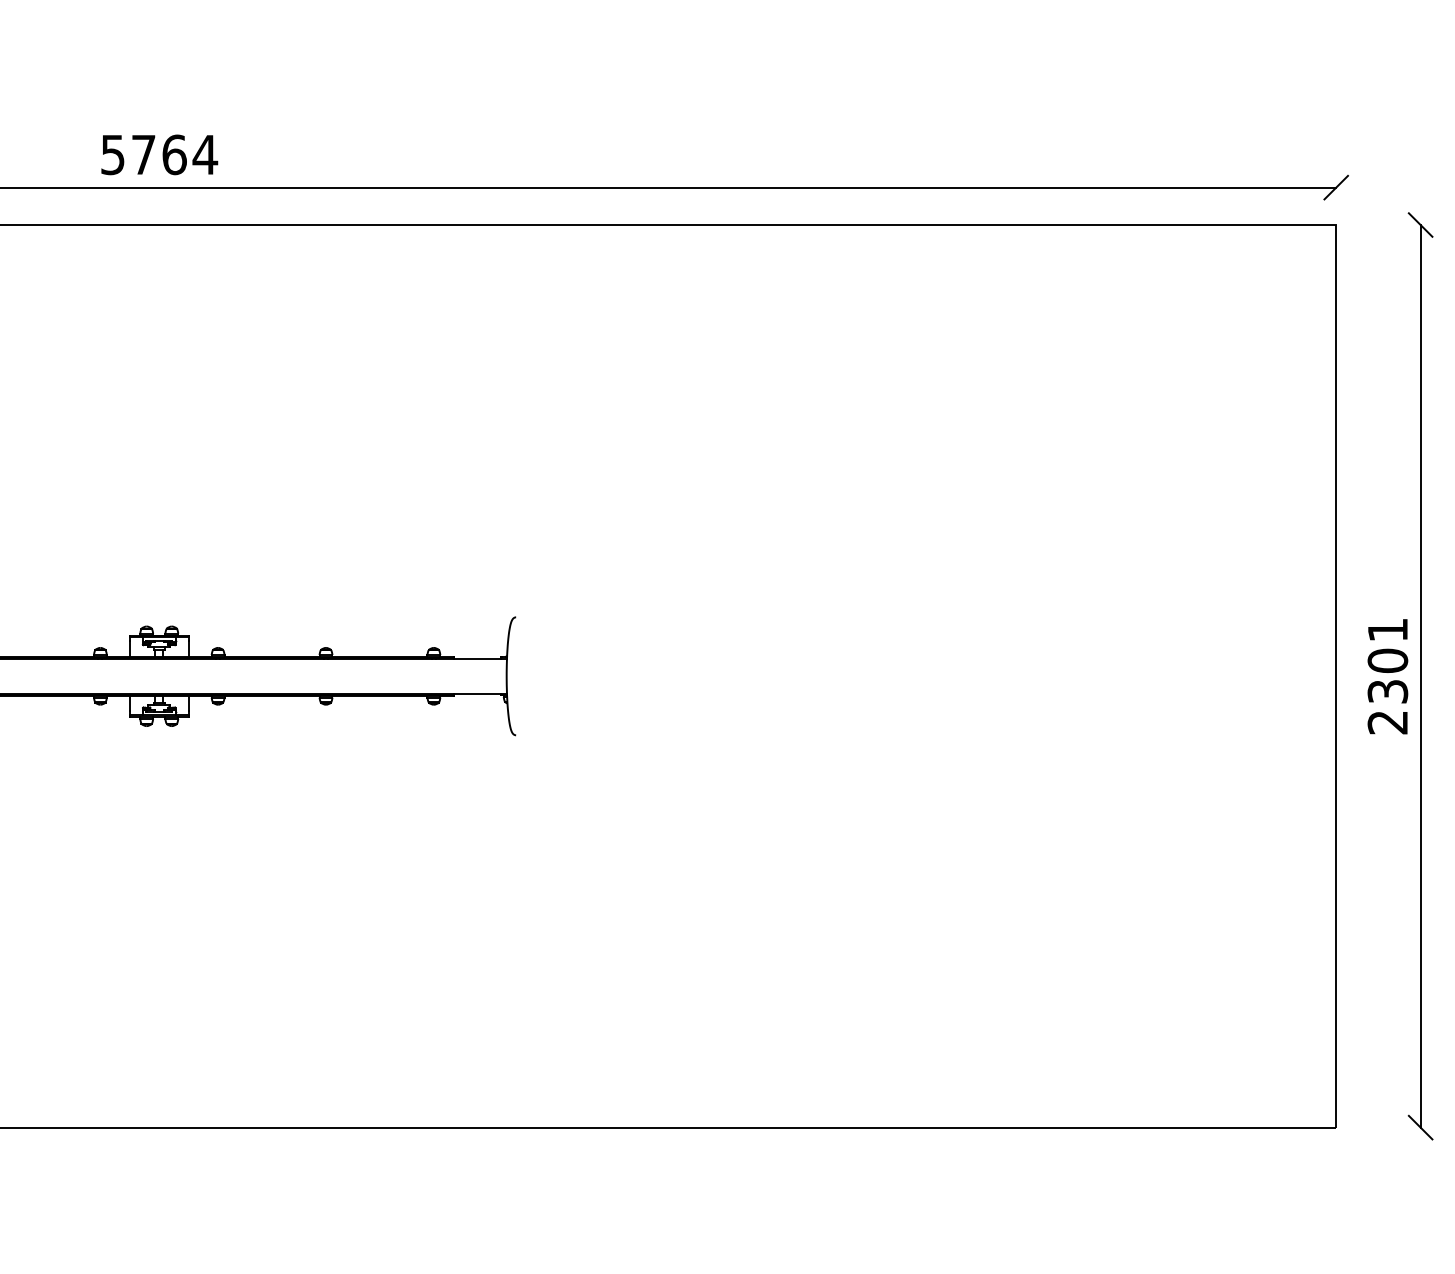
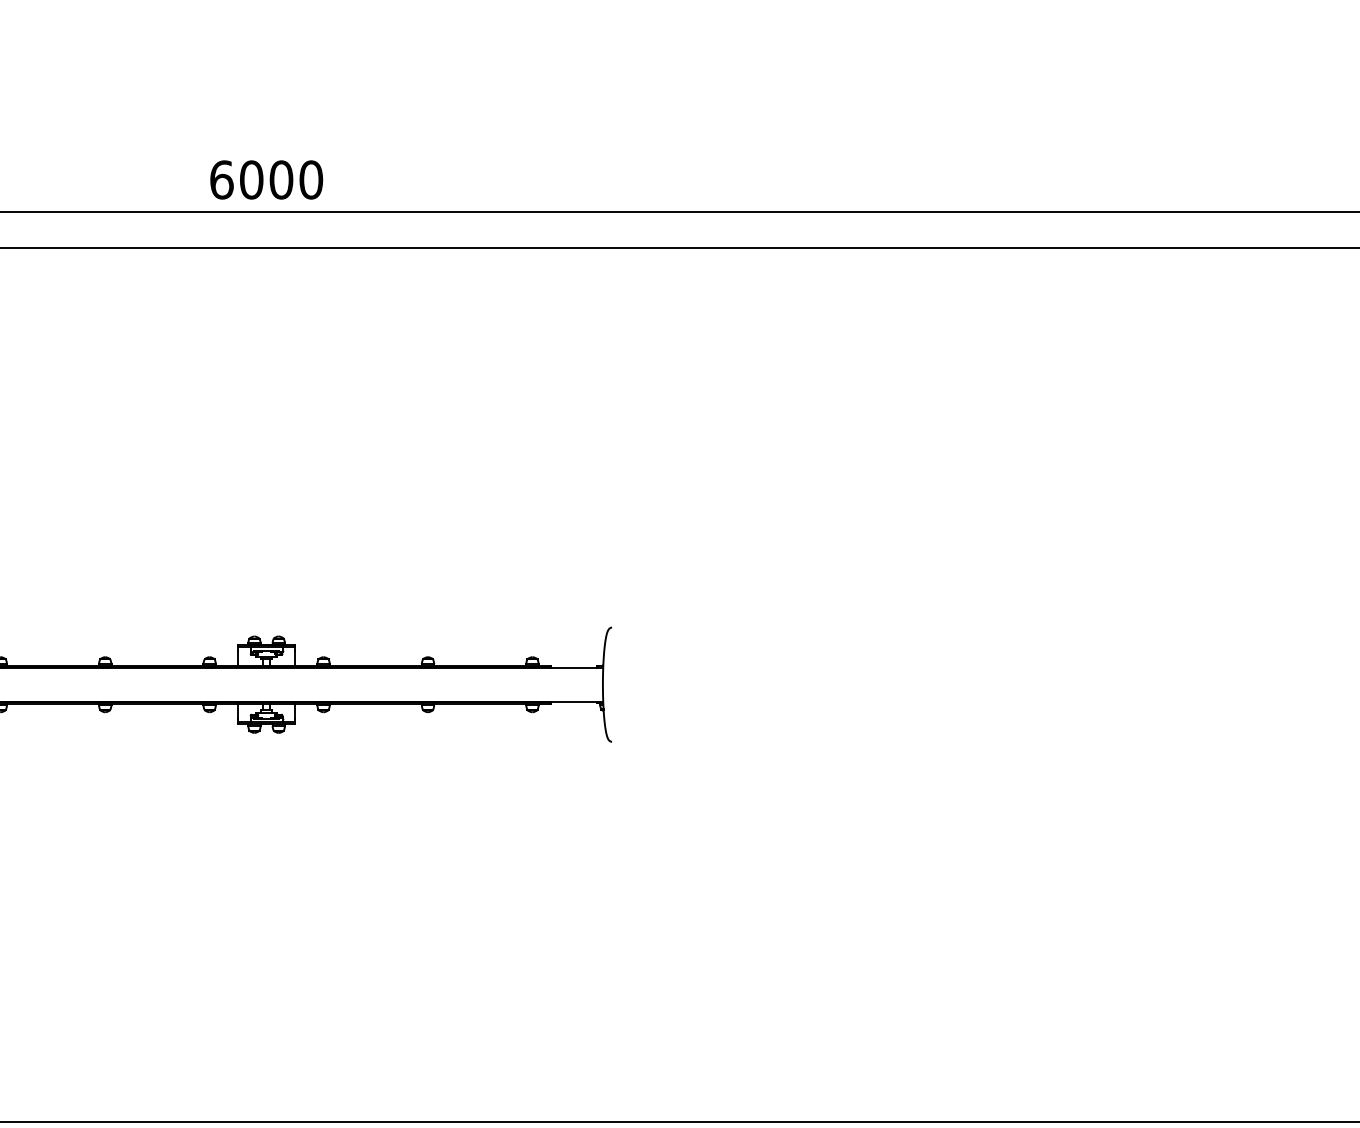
text: (159, 154) -> (266, 179), 5764 -> 6000

